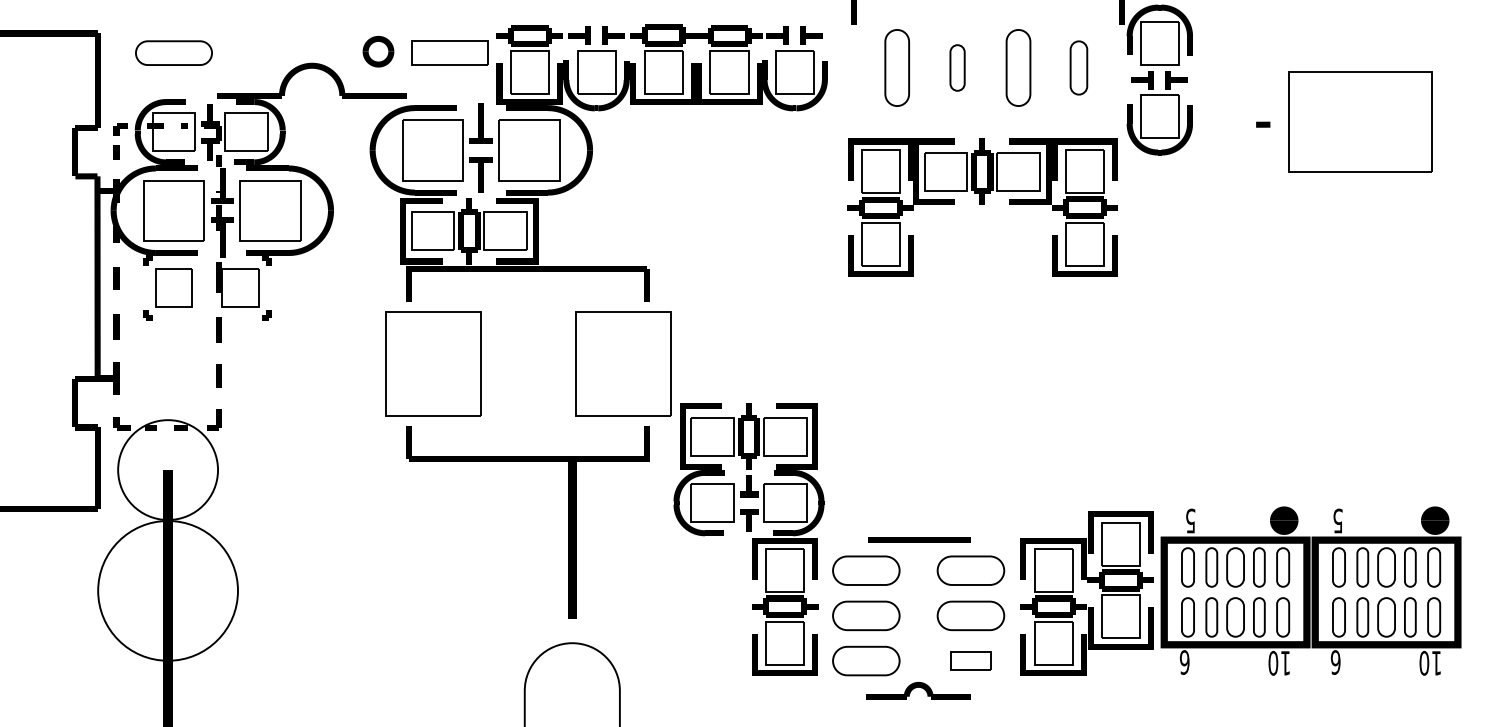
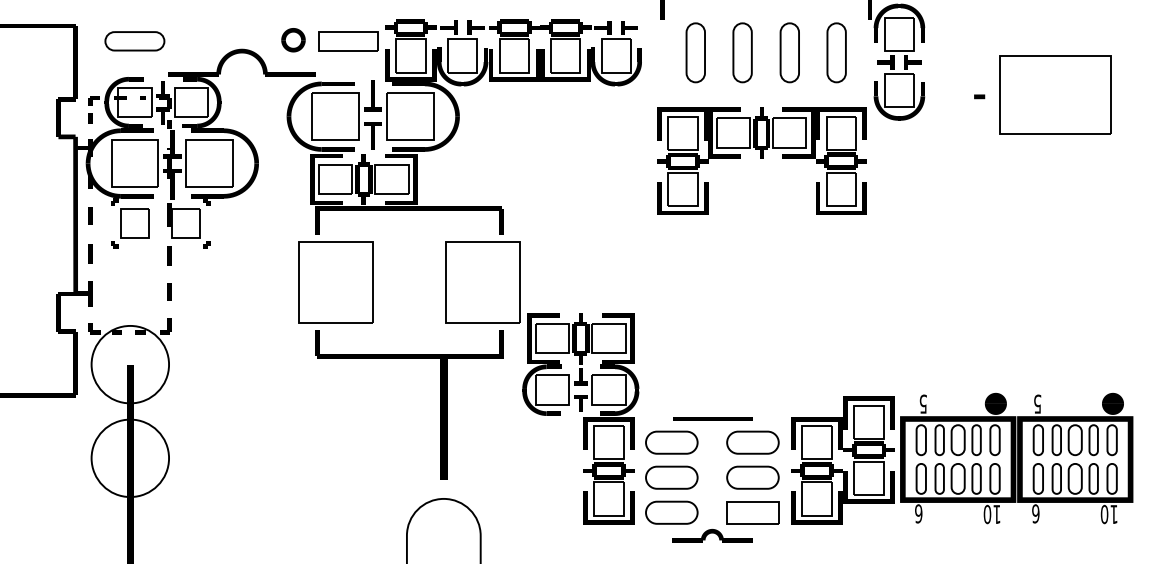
part: (957, 67) -> (742, 52), size x1.67
part: (1078, 67) -> (836, 52), size x1.43
circle: (168, 590) -> (130, 458), size x0.71
part: (970, 660) -> (752, 512), size x1.67

